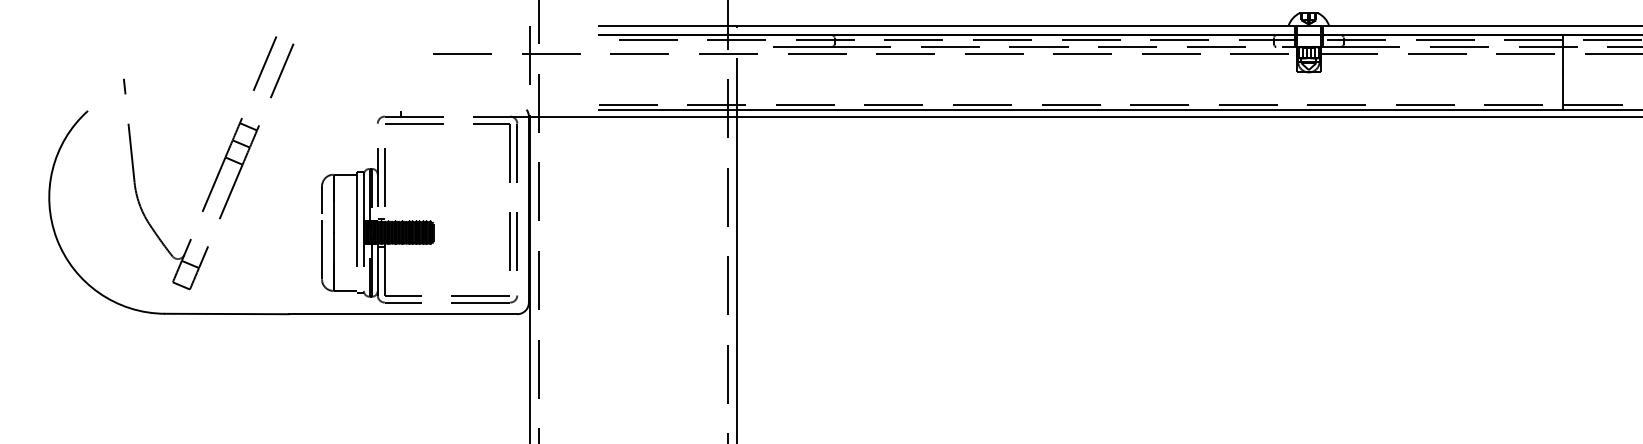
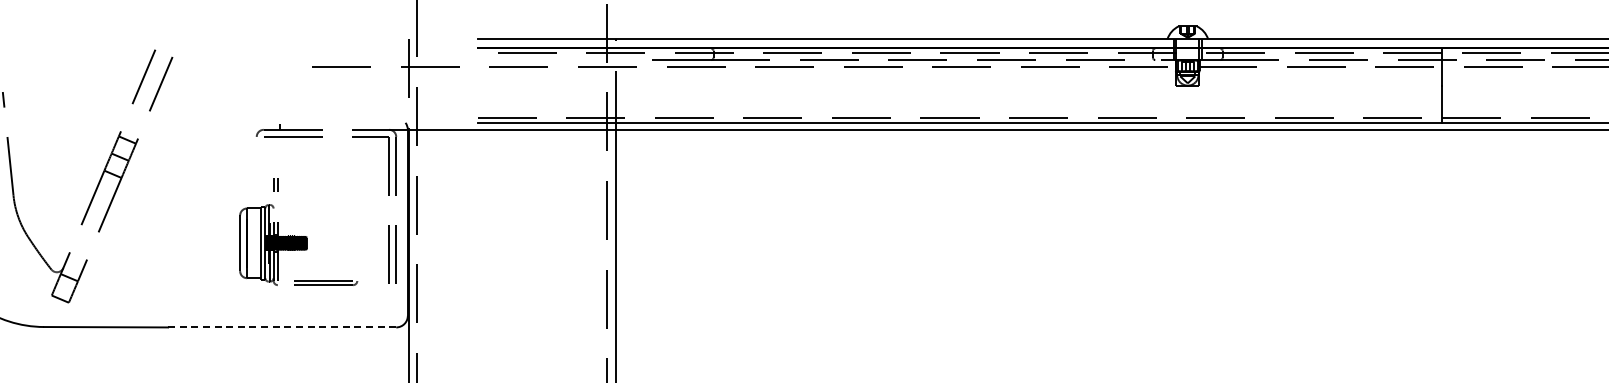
part: (419, 225) -> (298, 238), size x0.6
line: (402, 314) -> (281, 327), solid -> dashed

